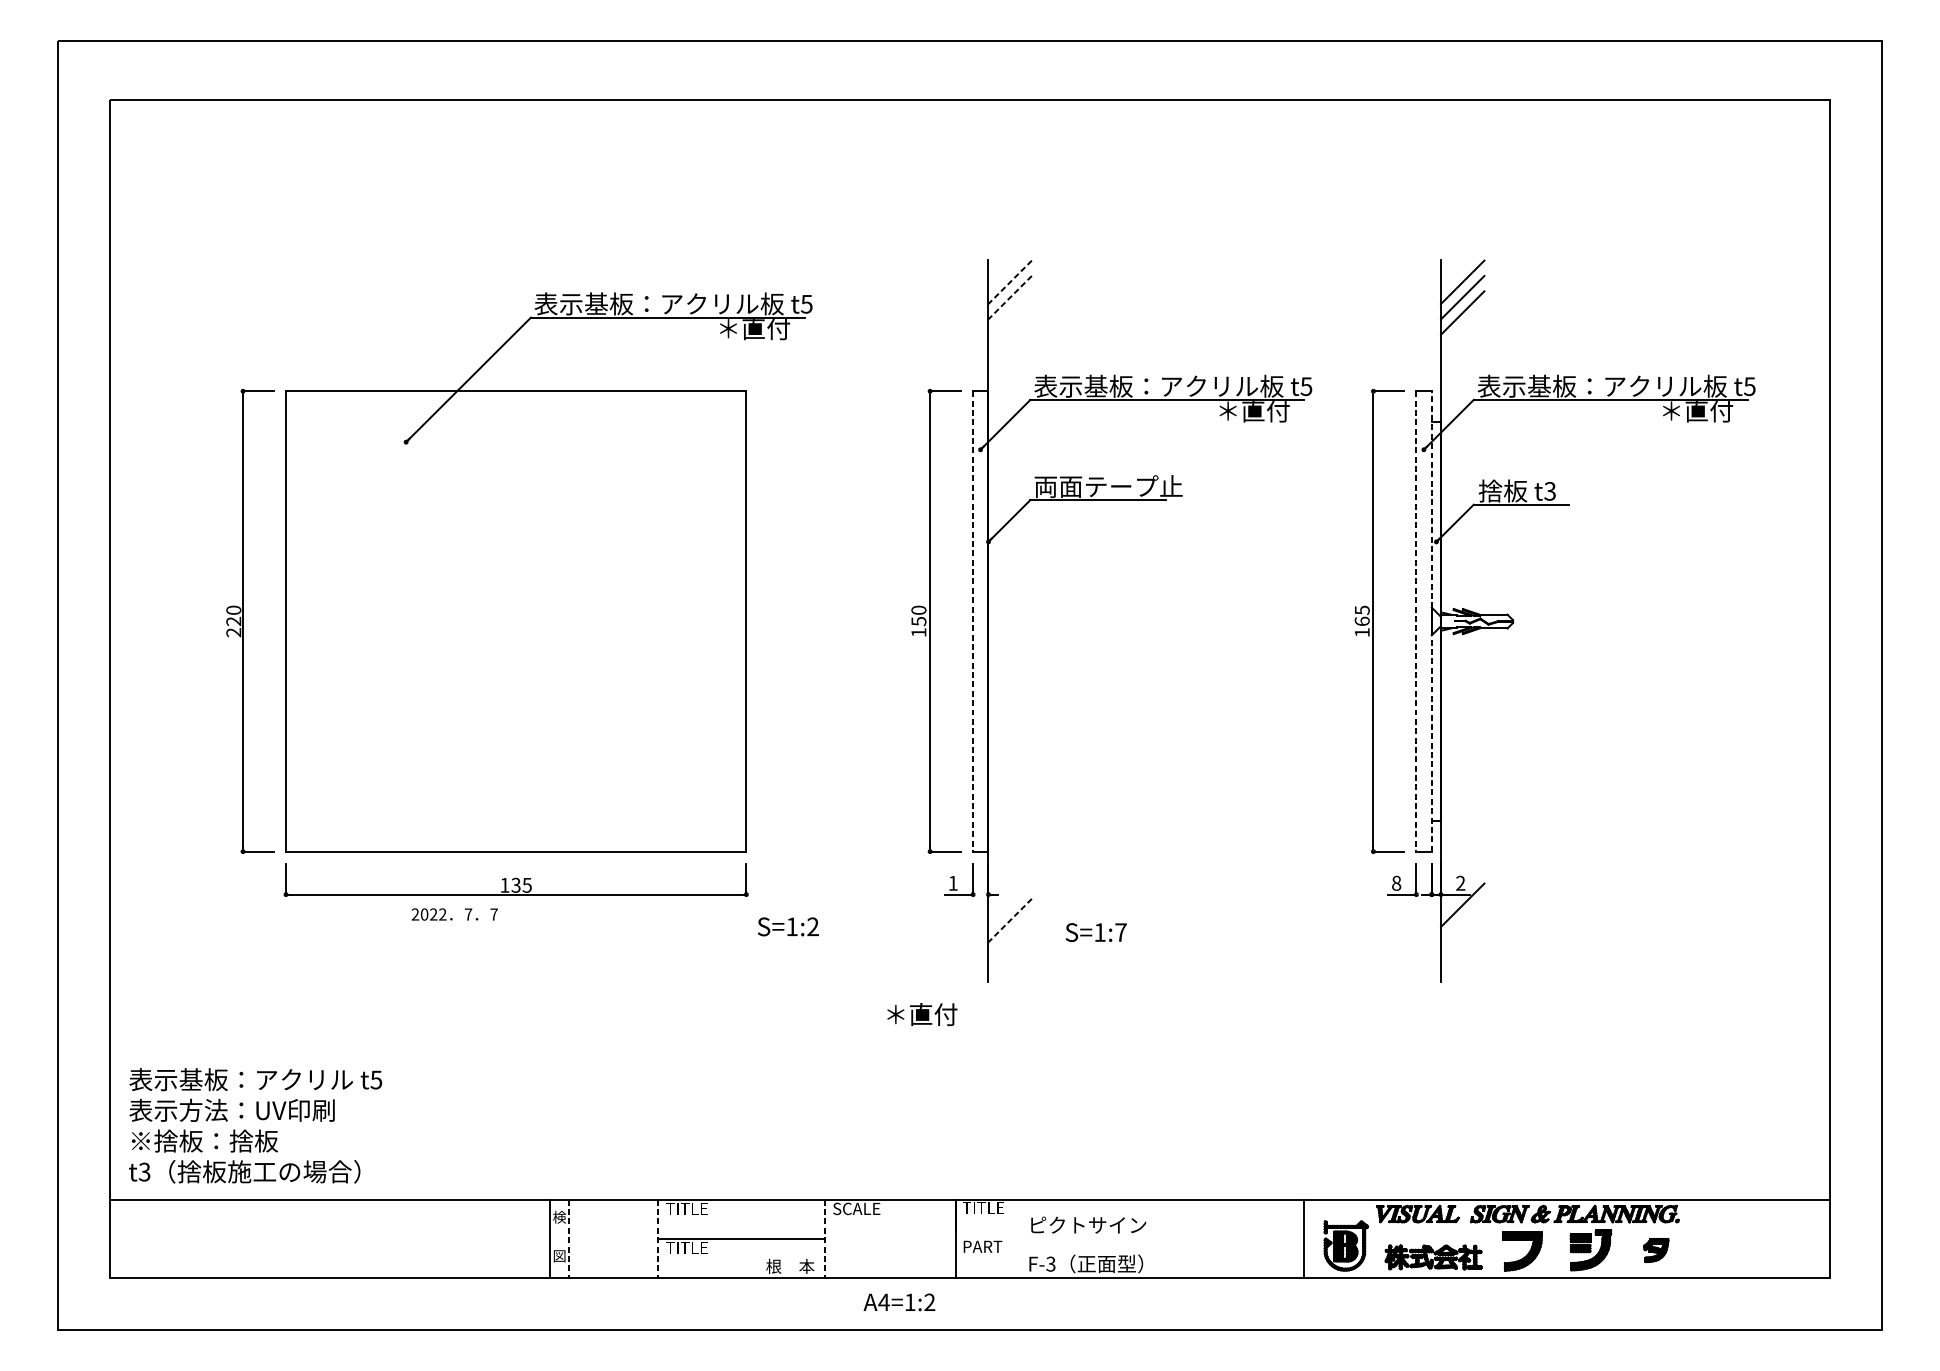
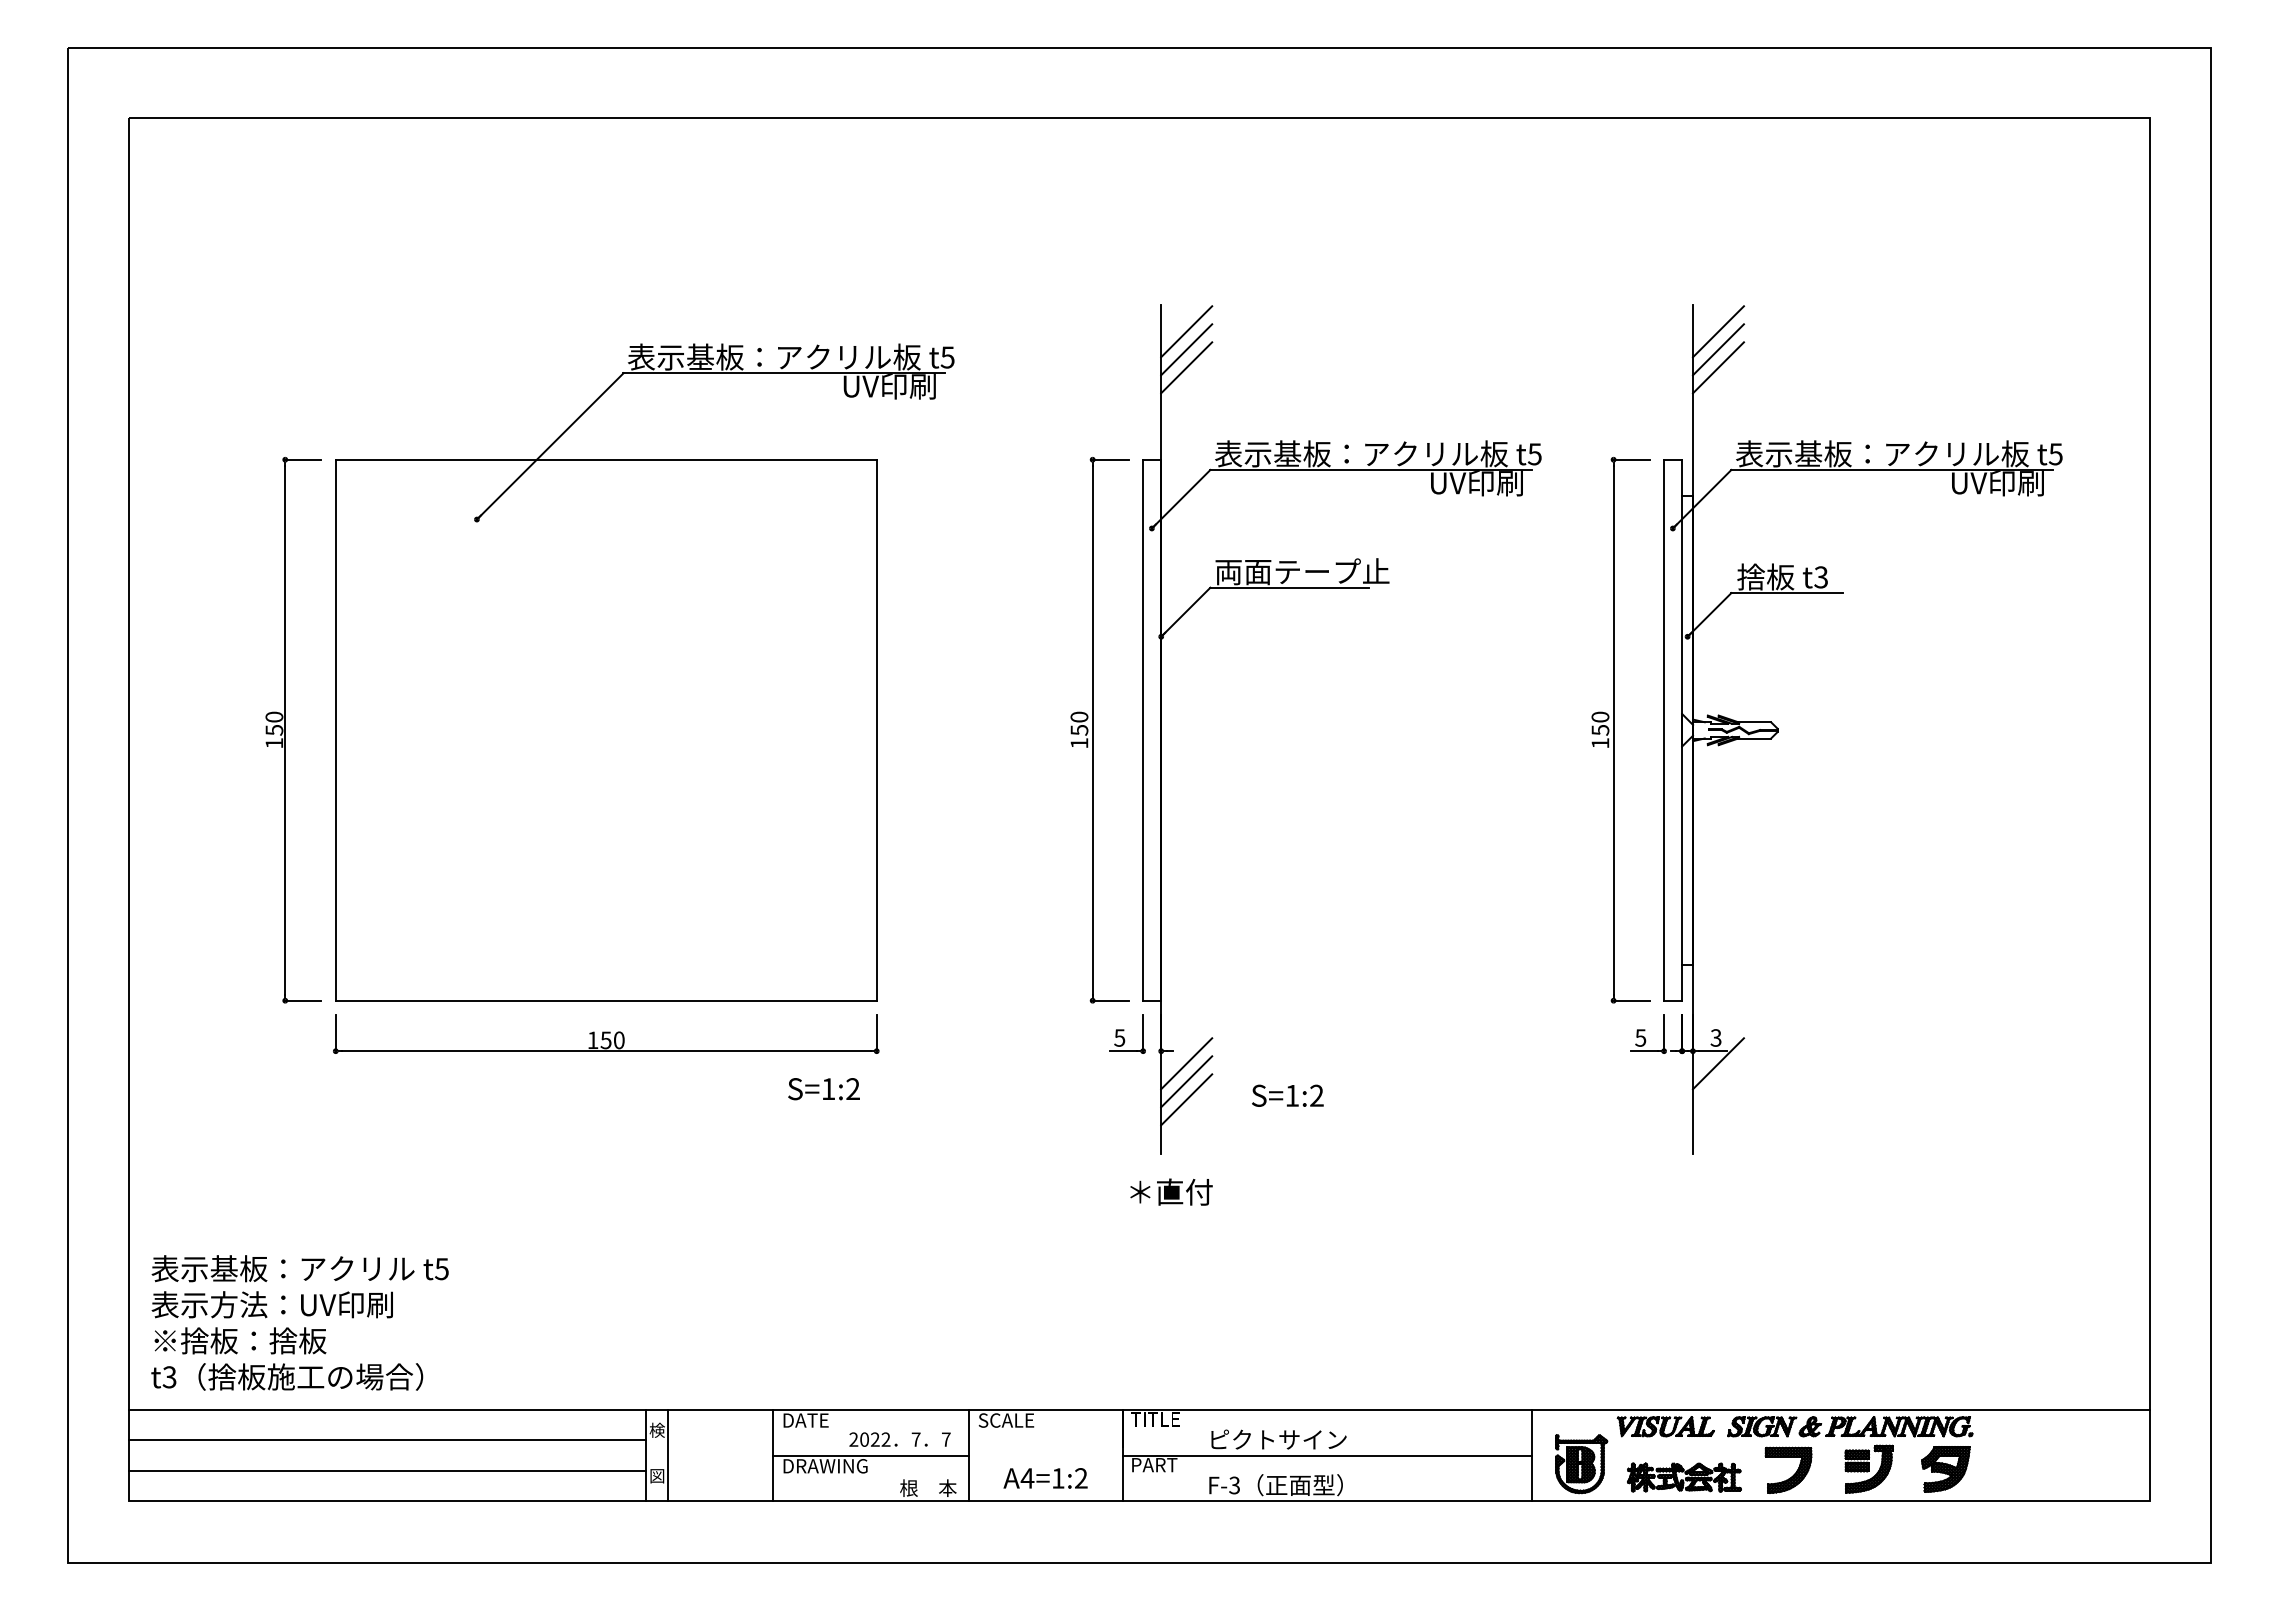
line: (1009, 282) -> (1186, 332), dashed -> solid
line: (1009, 298) -> (1186, 350), dashed -> solid
line: (1009, 312) -> (1186, 367), added
text: (757, 328) -> (889, 386), ＊直付 -> UV印刷
text: (1256, 411) -> (1476, 483), ＊直付 -> UV印刷
text: (1700, 411) -> (1997, 483), ＊直付 -> UV印刷
text: (1362, 615) -> (1600, 723), 165 -> 150
line: (1432, 620) -> (1682, 729), dashed -> solid
line: (973, 621) -> (1143, 730), dashed -> solid
line: (1416, 621) -> (1664, 730), dashed -> solid
text: (233, 626) -> (274, 736), 220 -> 150
text: (952, 882) -> (1119, 1037), 1 -> 5
text: (1396, 882) -> (1640, 1037), 8 -> 5
text: (1460, 882) -> (1715, 1037), 2 -> 3
text: (521, 885) -> (612, 1040), 135 -> 150
line: (1009, 905) -> (1186, 1063), added
text: (454, 914) -> (899, 1439), moved
line: (1009, 921) -> (1186, 1082), dashed -> solid
text: (787, 927) -> (823, 1089), moved
text: (1120, 932) -> (1316, 1095), S=1:7 -> S=1:2
line: (1009, 935) -> (1186, 1099), added
text: (922, 1013) -> (1171, 1191), moved
text: (686, 1208) -> (806, 1420), TITLE -> DATE
line: (330, 1225) -> (387, 1440), added
line: (569, 1238) -> (668, 1455), dashed -> solid
line: (657, 1238) -> (772, 1455), dashed -> solid
line: (825, 1238) -> (969, 1455), dashed -> solid
line: (1129, 1238) -> (1326, 1455), added
text: (701, 1248) -> (824, 1466), TITLE -> DRAWING
part: (1655, 1250) -> (1945, 1469), size x1.67
line: (330, 1251) -> (387, 1470), added
text: (899, 1302) -> (1045, 1478), moved

